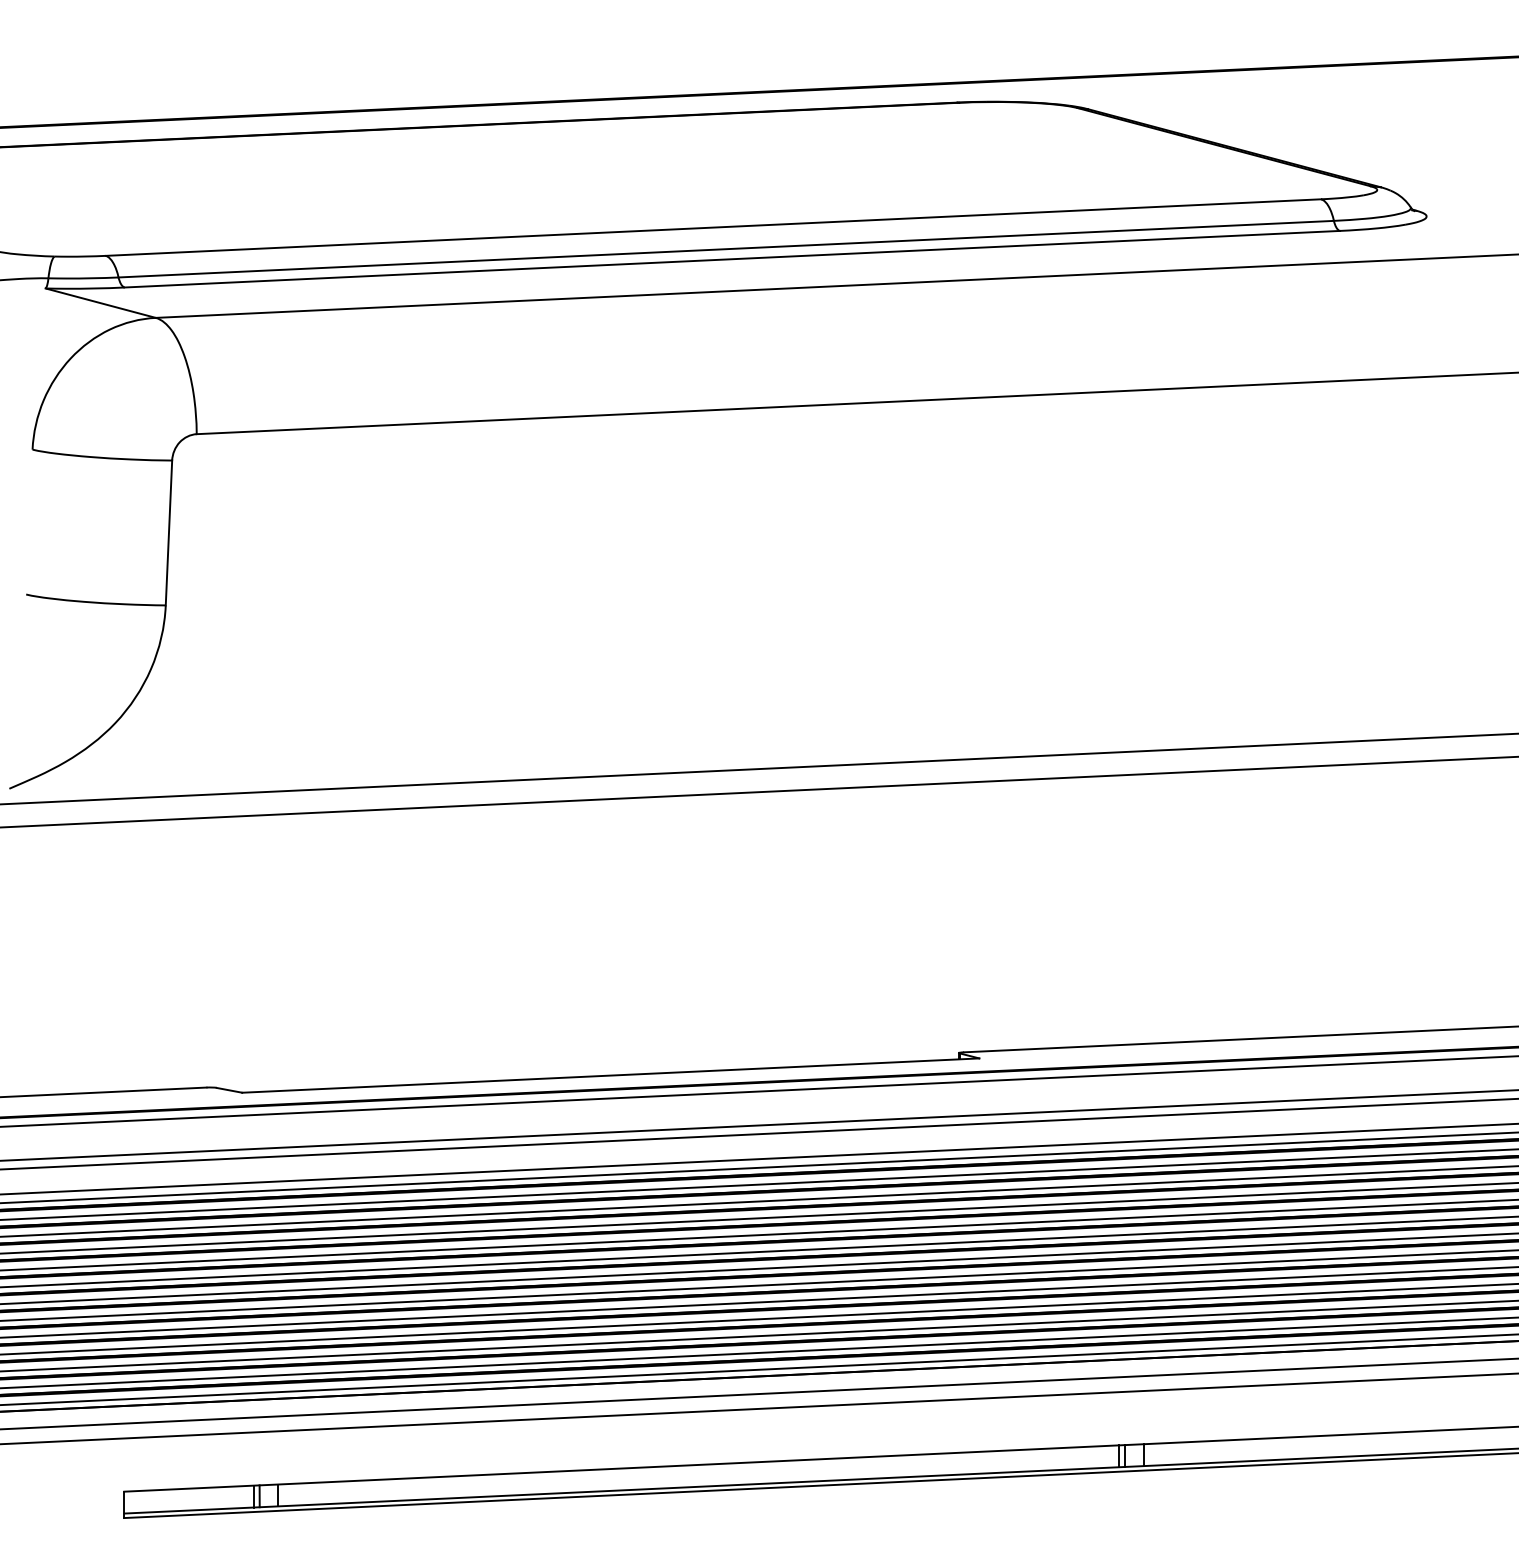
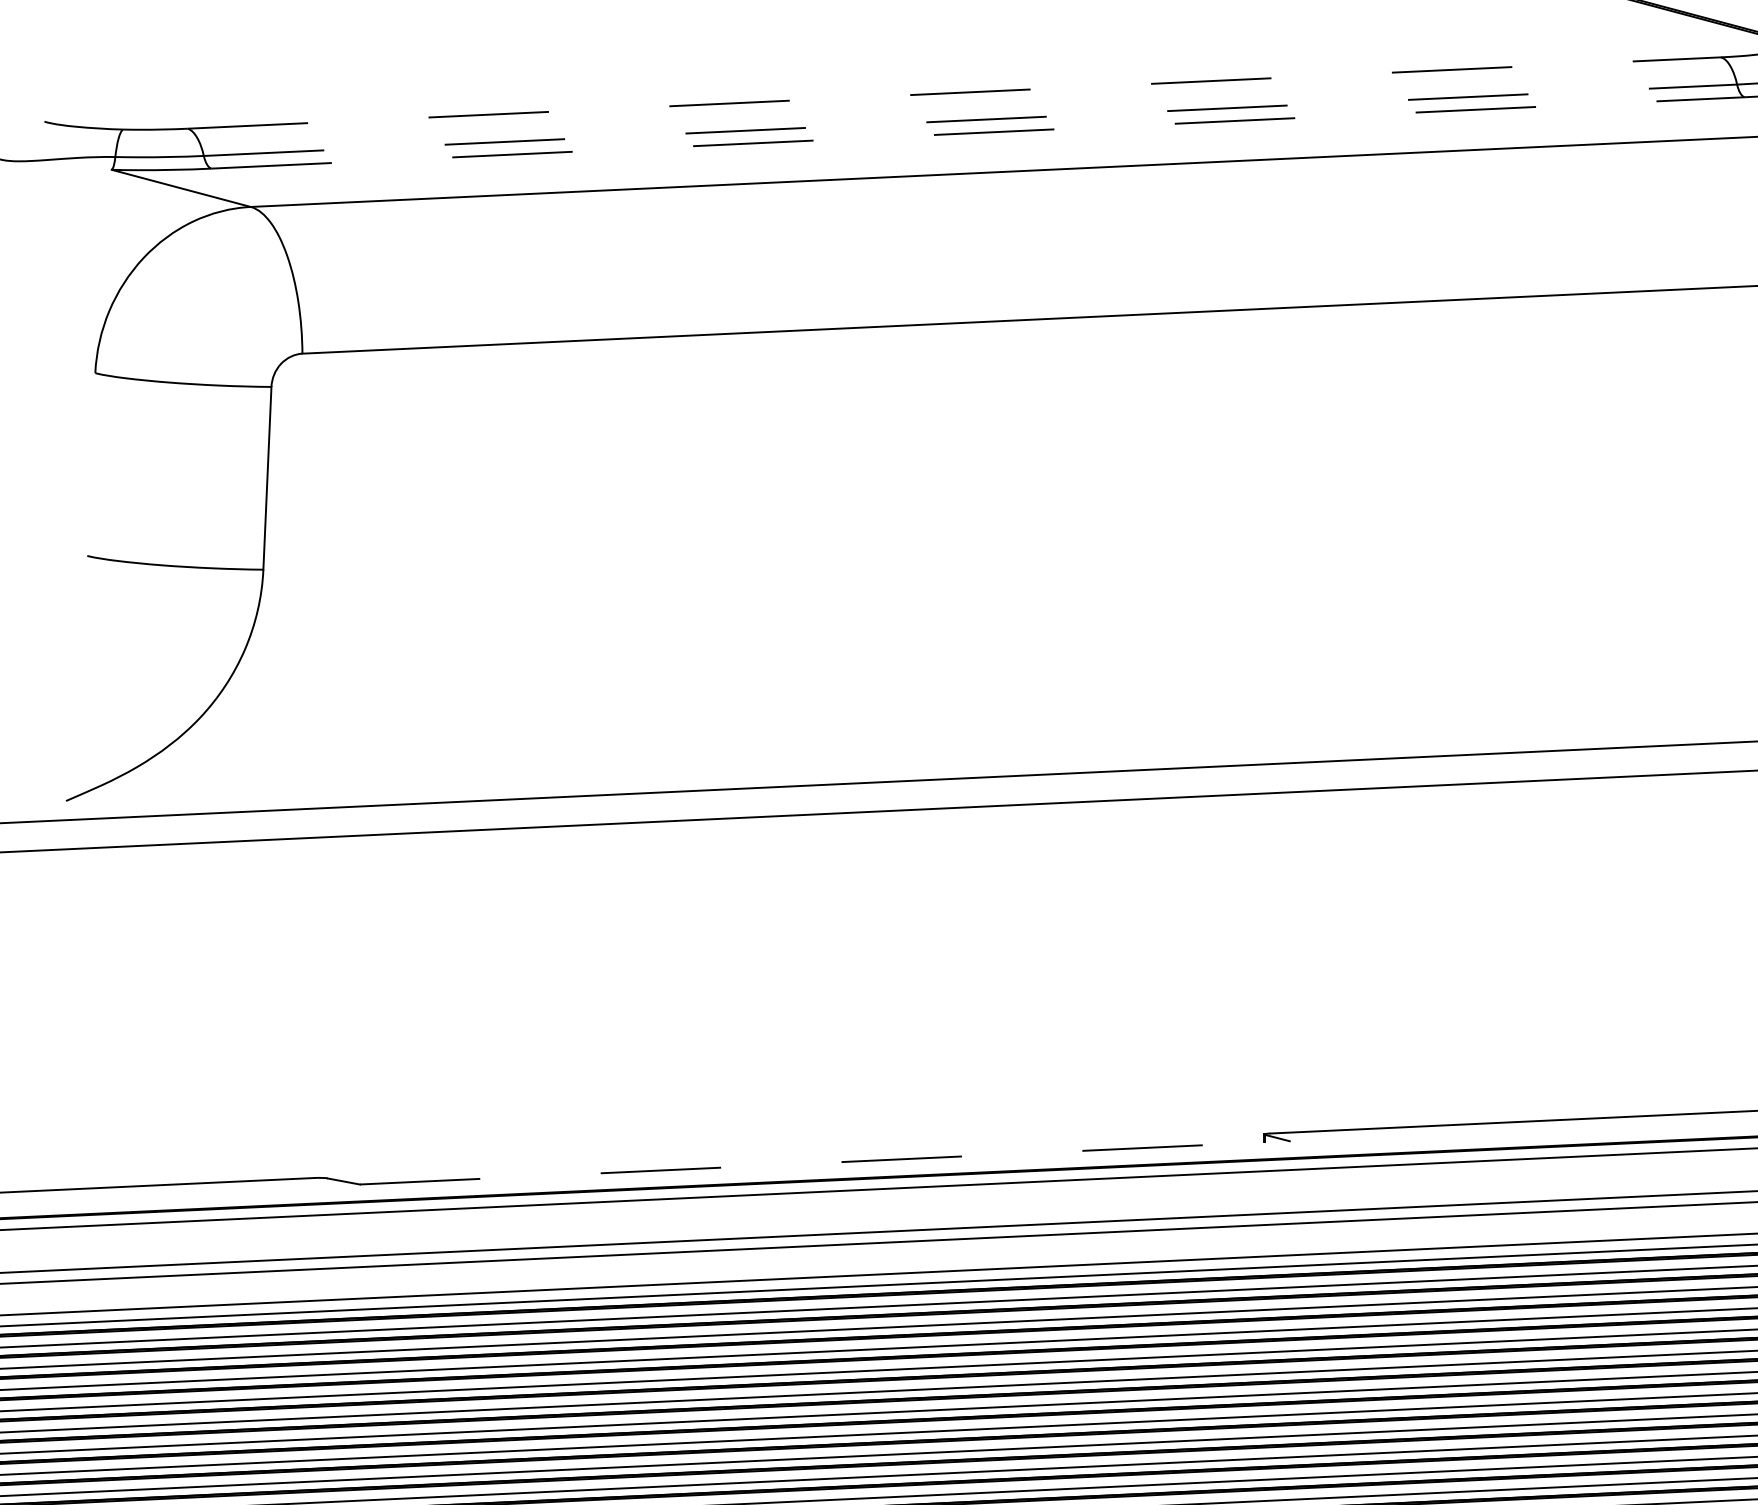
line: (713, 227) -> (954, 92), solid -> dashed
line: (726, 249) -> (970, 120), solid -> dashed
line: (732, 259) -> (978, 133), solid -> dashed
line: (610, 1075) -> (824, 1162), solid -> dashed

